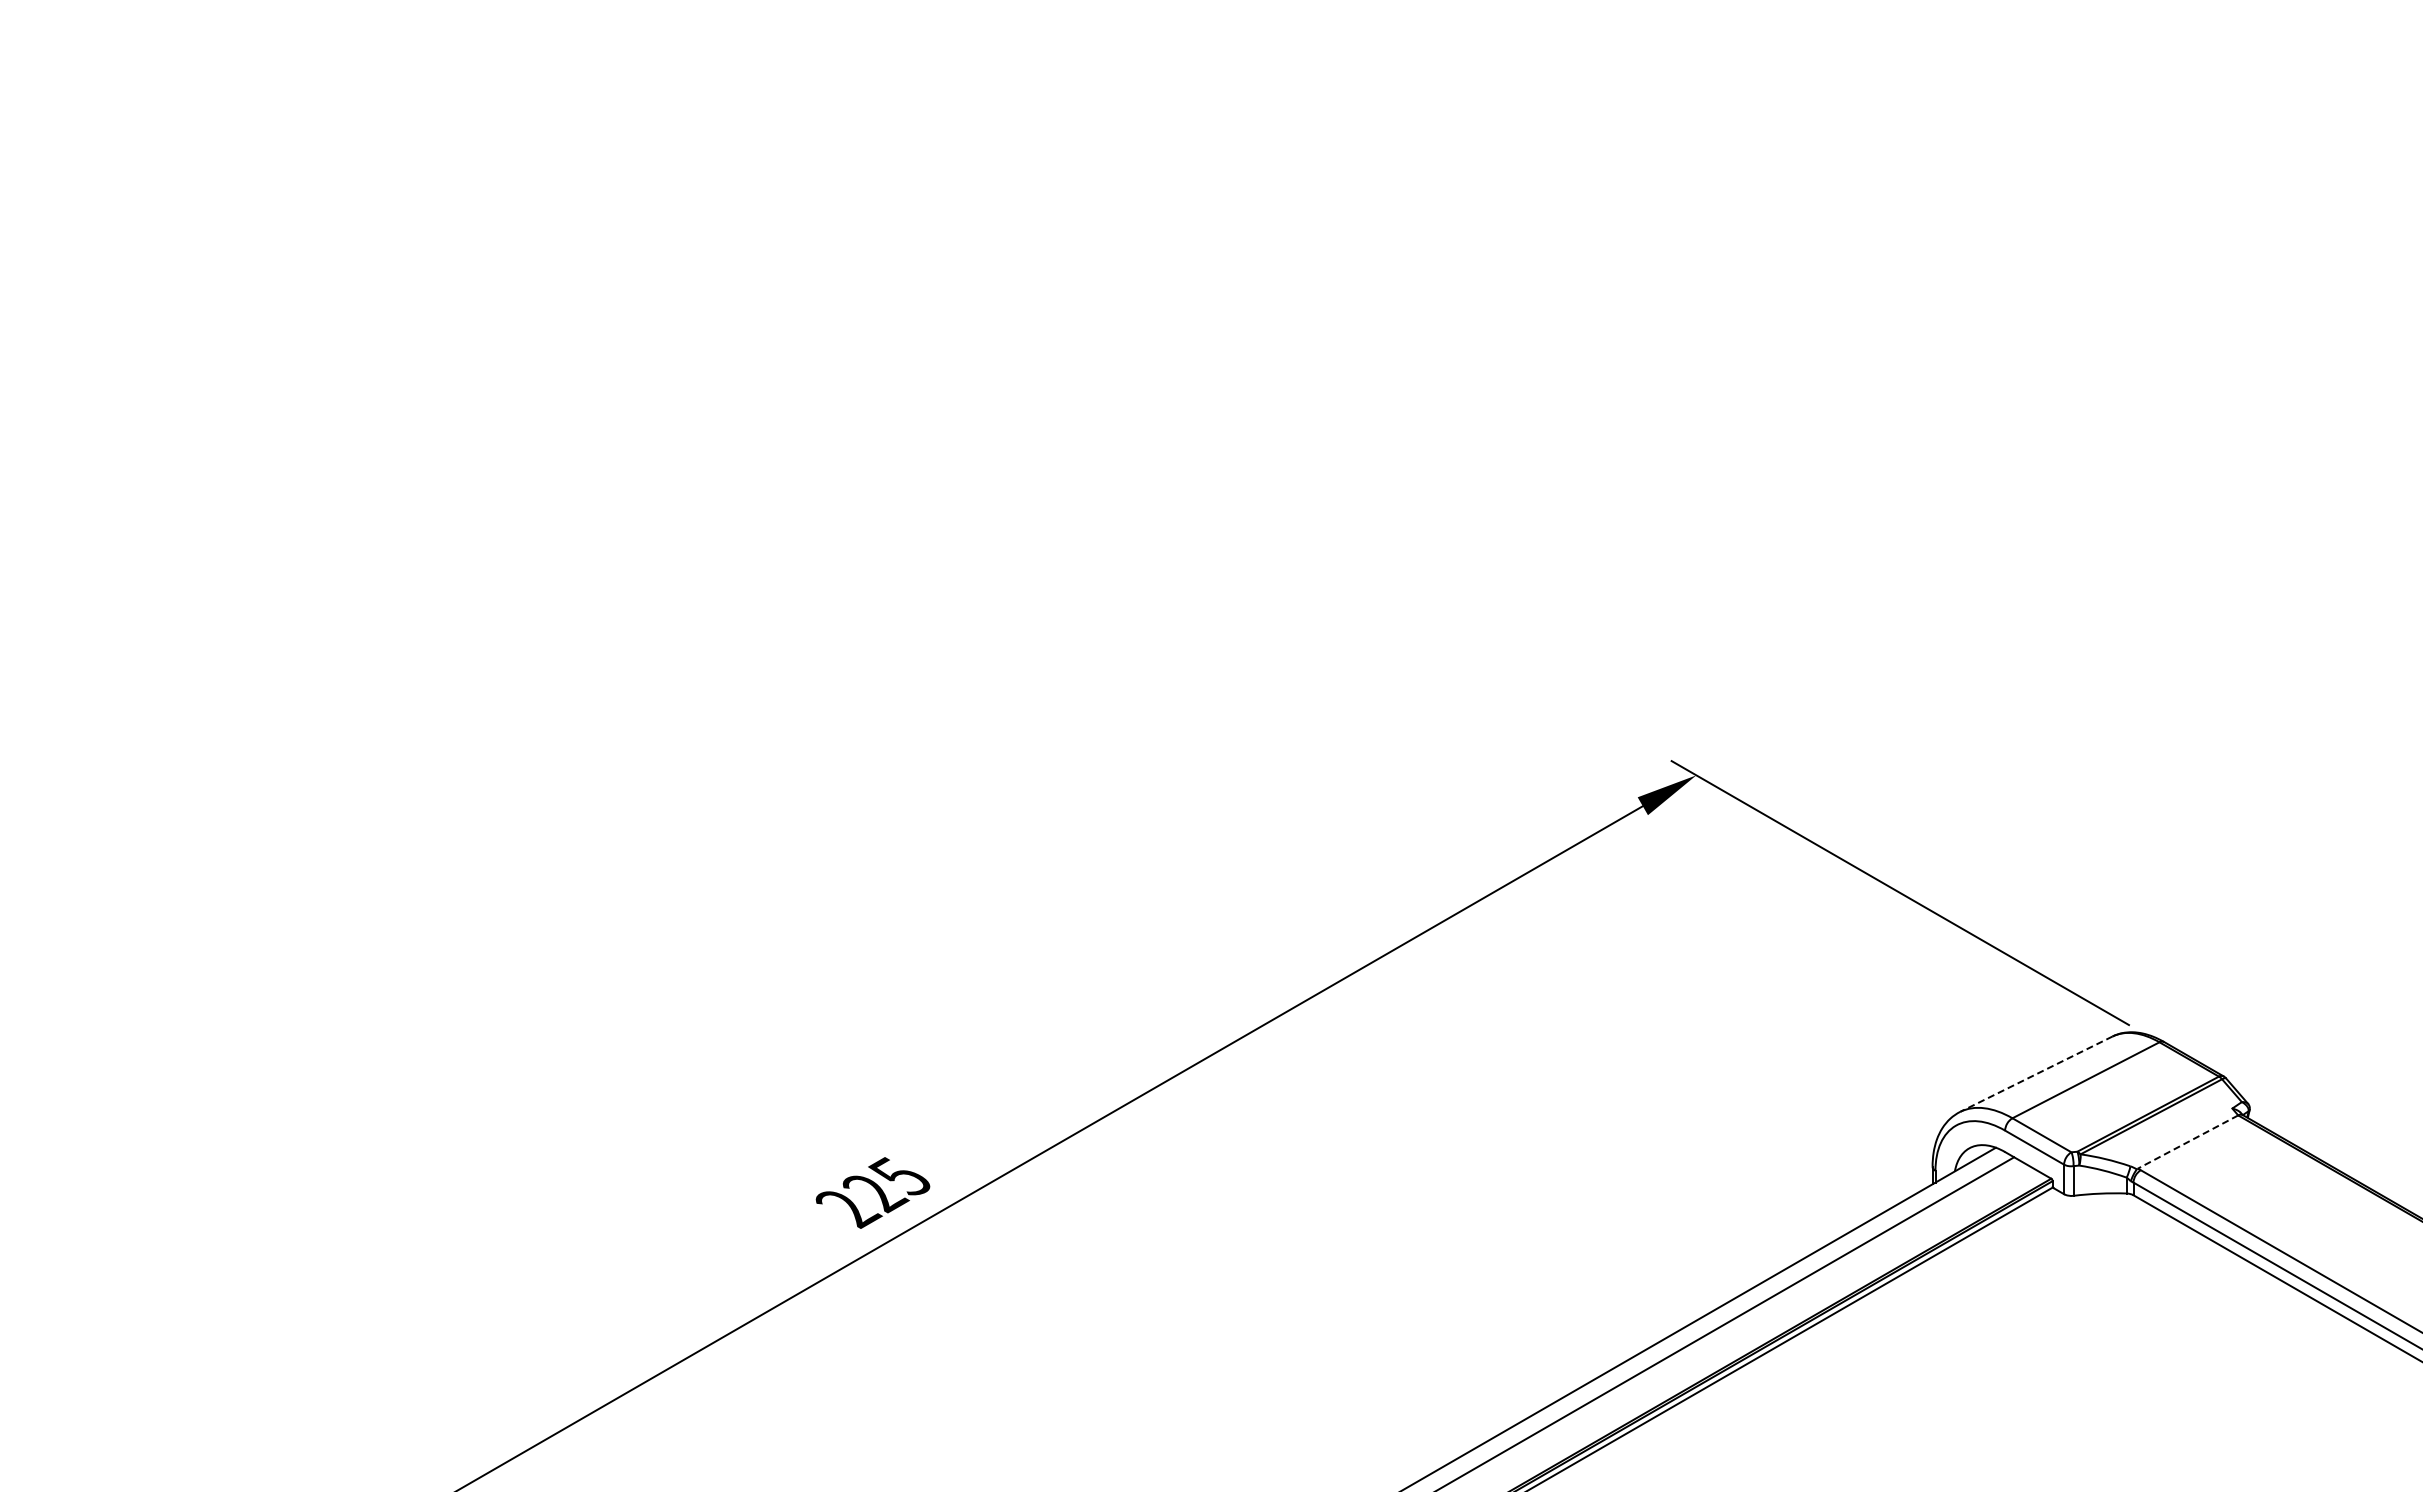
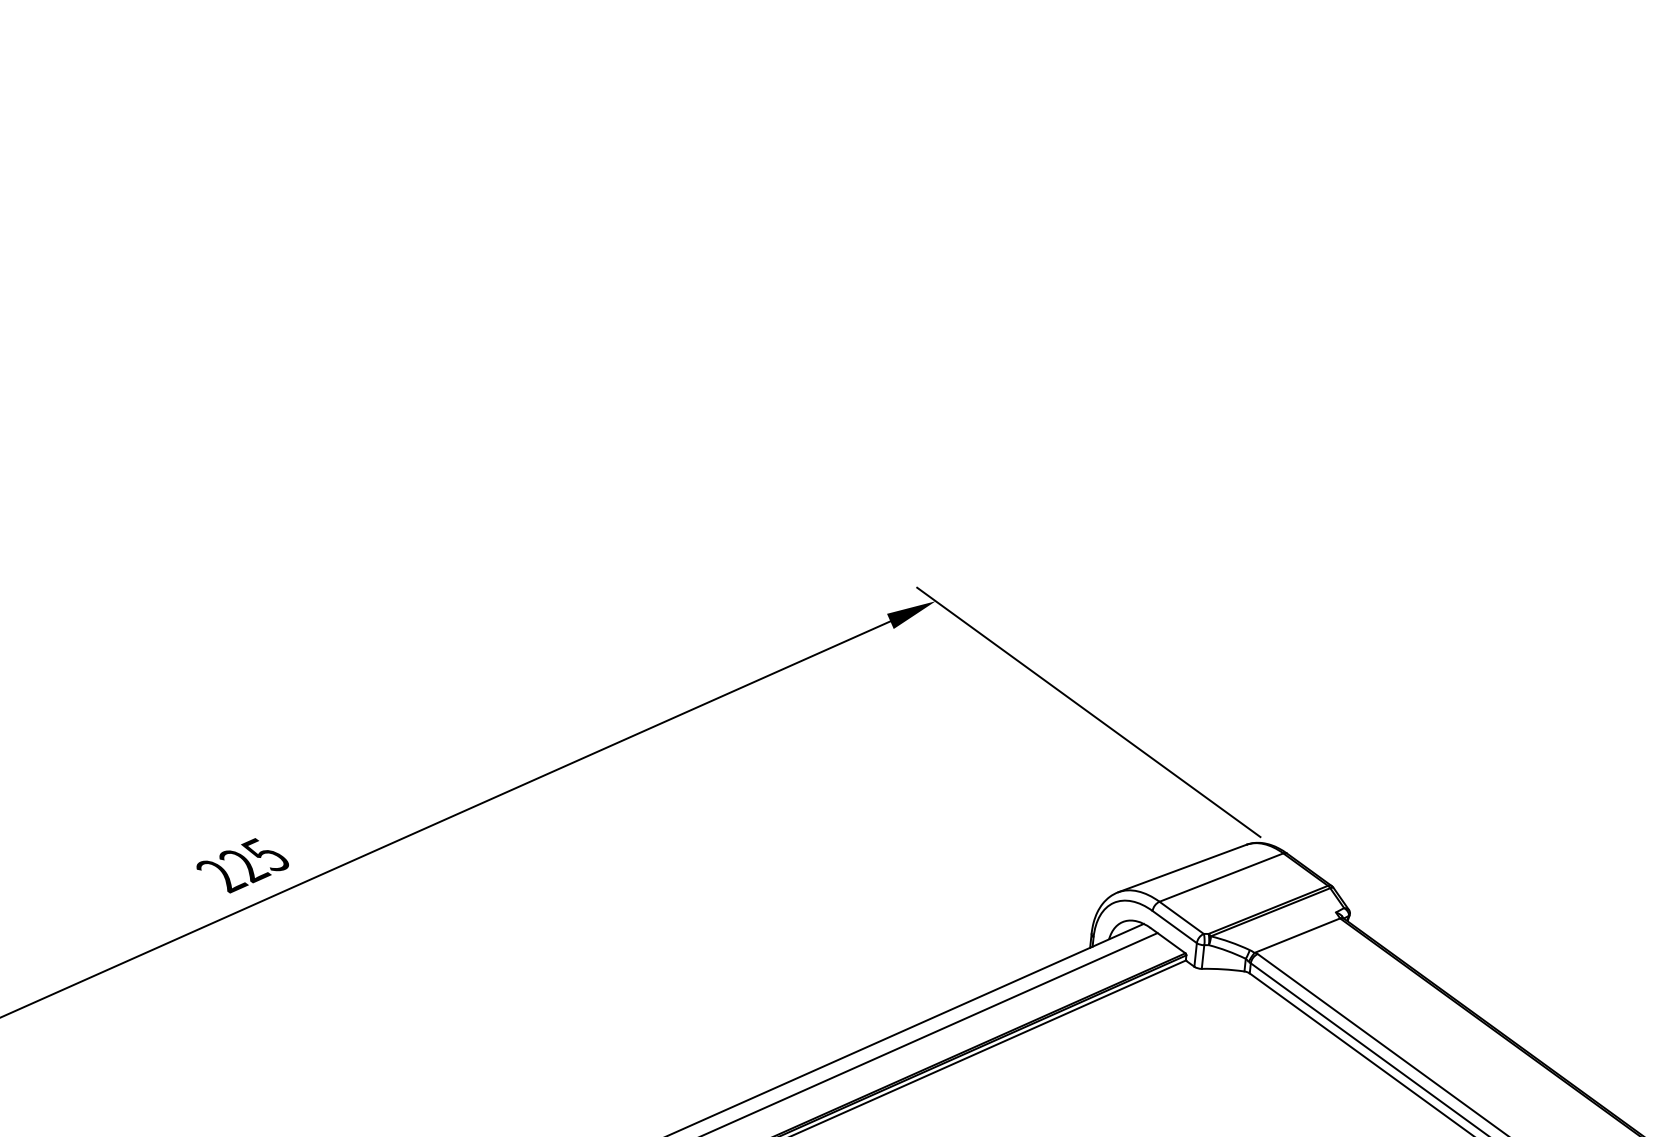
line: (2036, 1074) -> (1182, 868), dashed -> solid
line: (2187, 1142) -> (1297, 935), dashed -> solid

